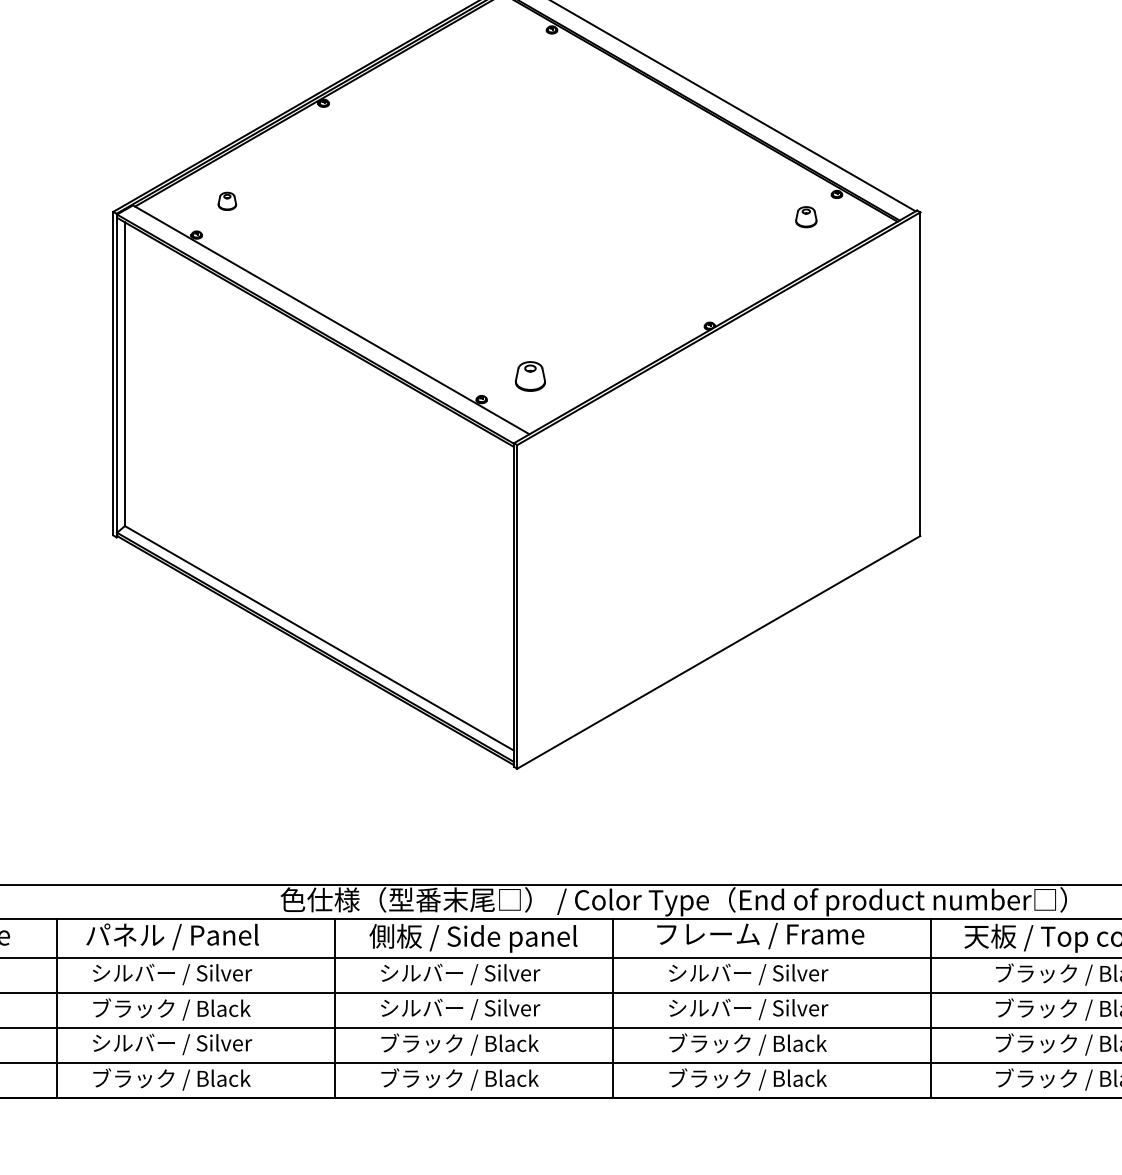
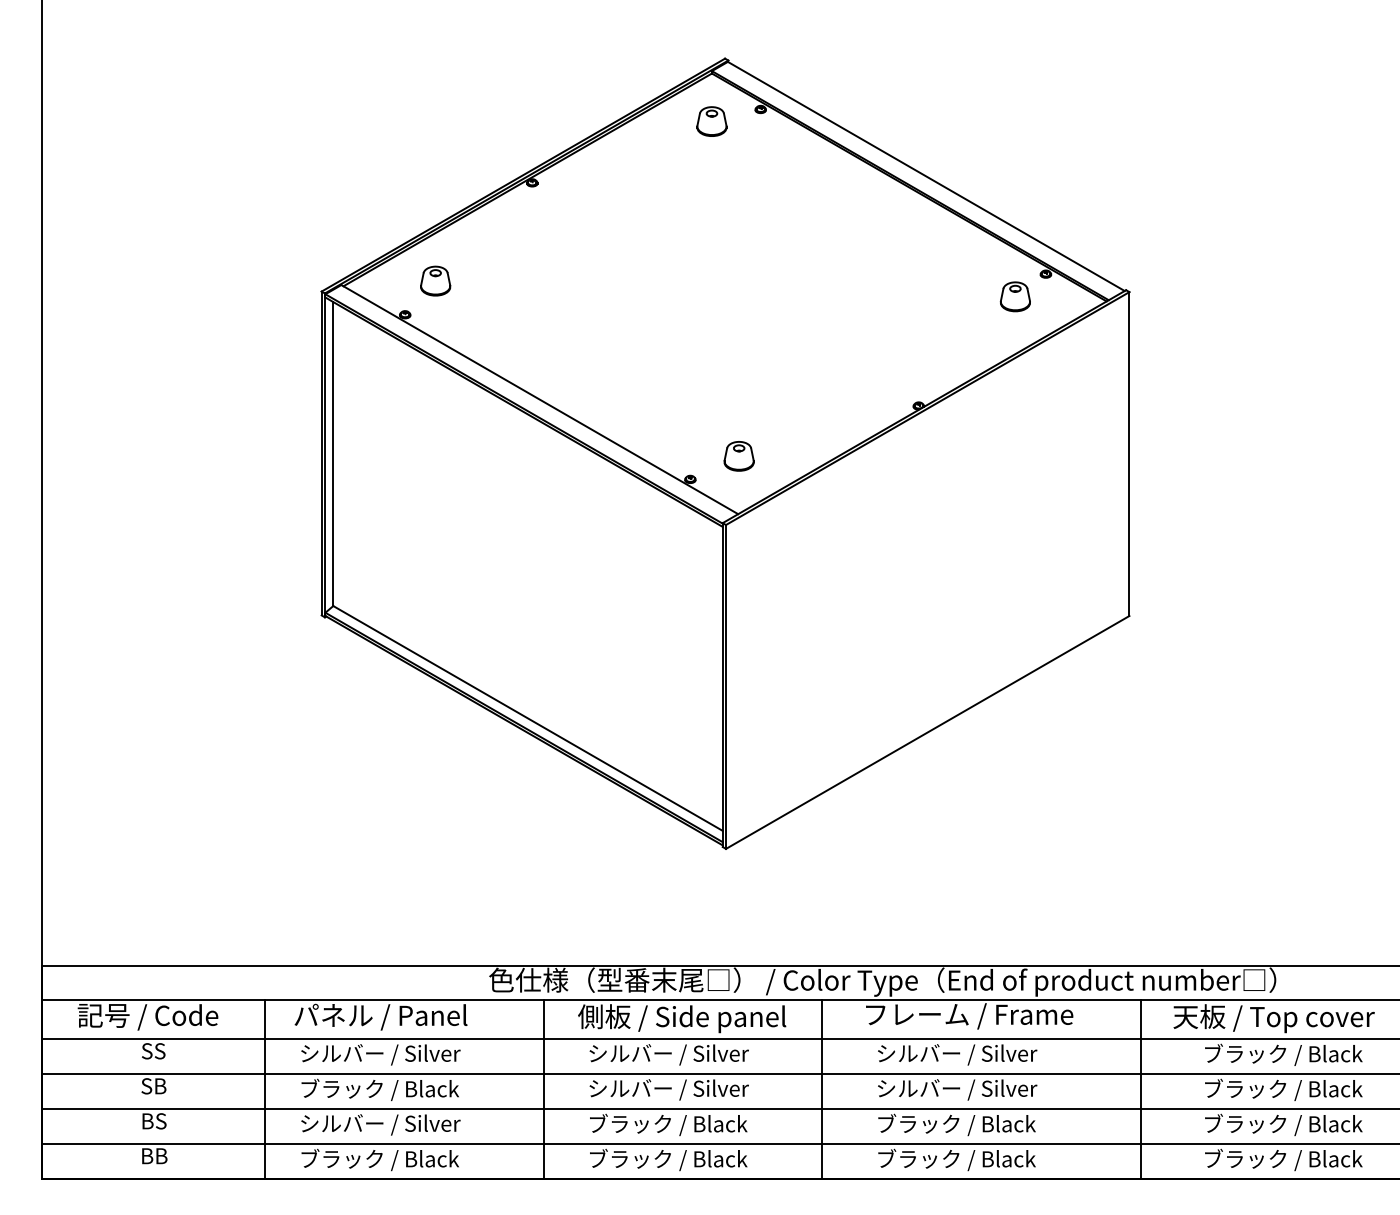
part: (502, 41) -> (711, 121), added
part: (227, 200) -> (435, 280), size x1.67
part: (805, 216) -> (1014, 296), size x1.43

